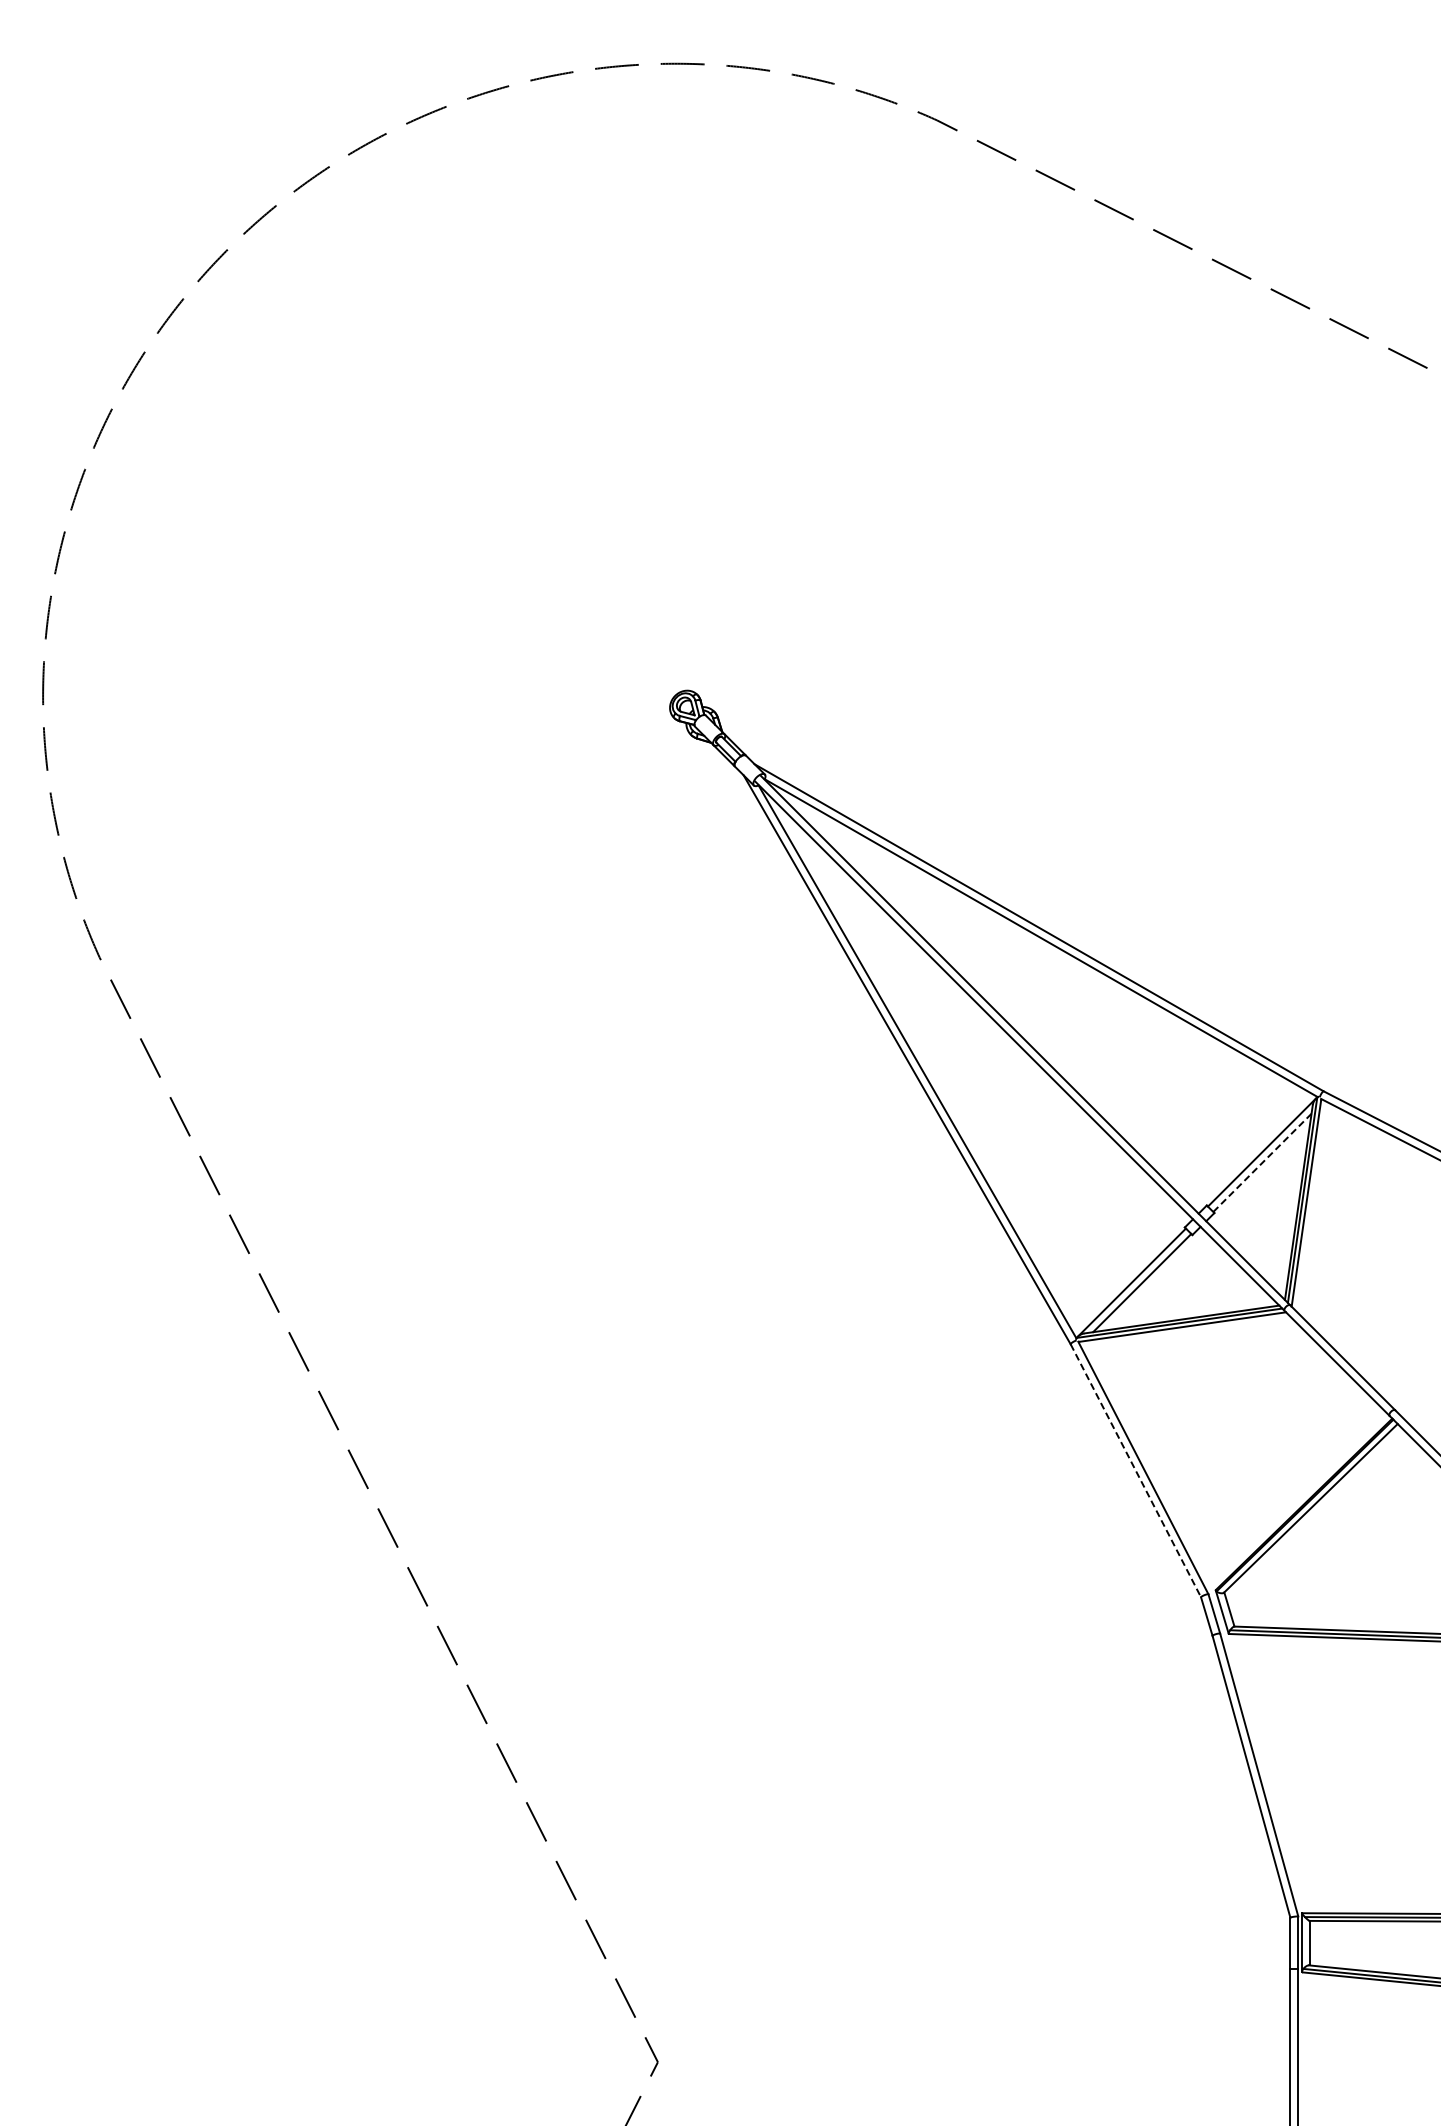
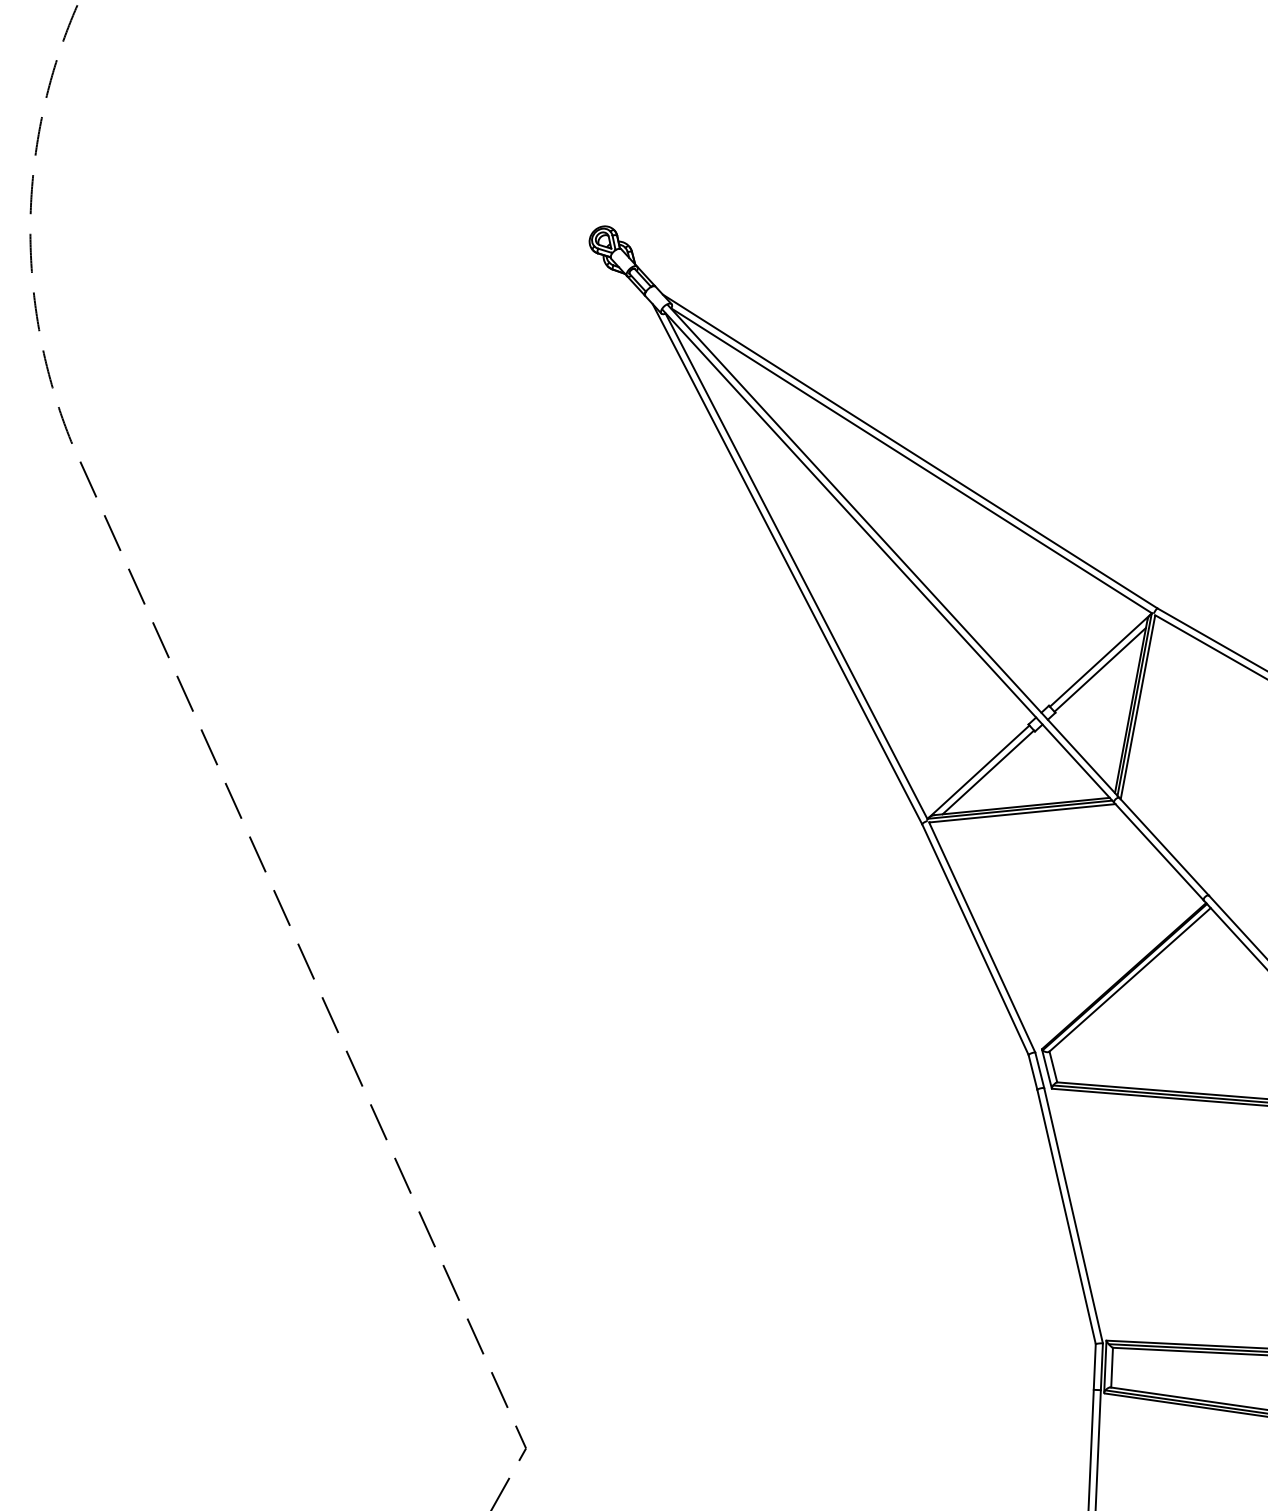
line: (1262, 1162) -> (1100, 669), dashed -> solid
line: (1136, 1471) -> (975, 940), dashed -> solid

